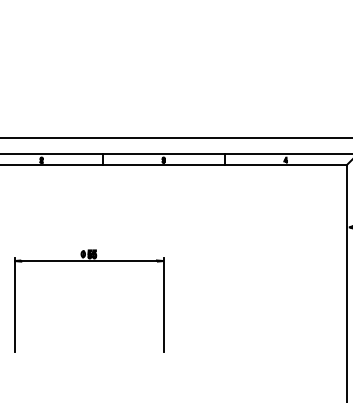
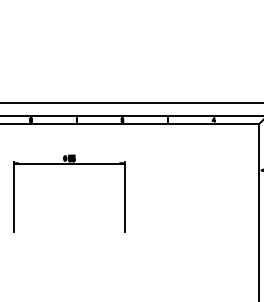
part: (88, 262) -> (69, 164), moved

